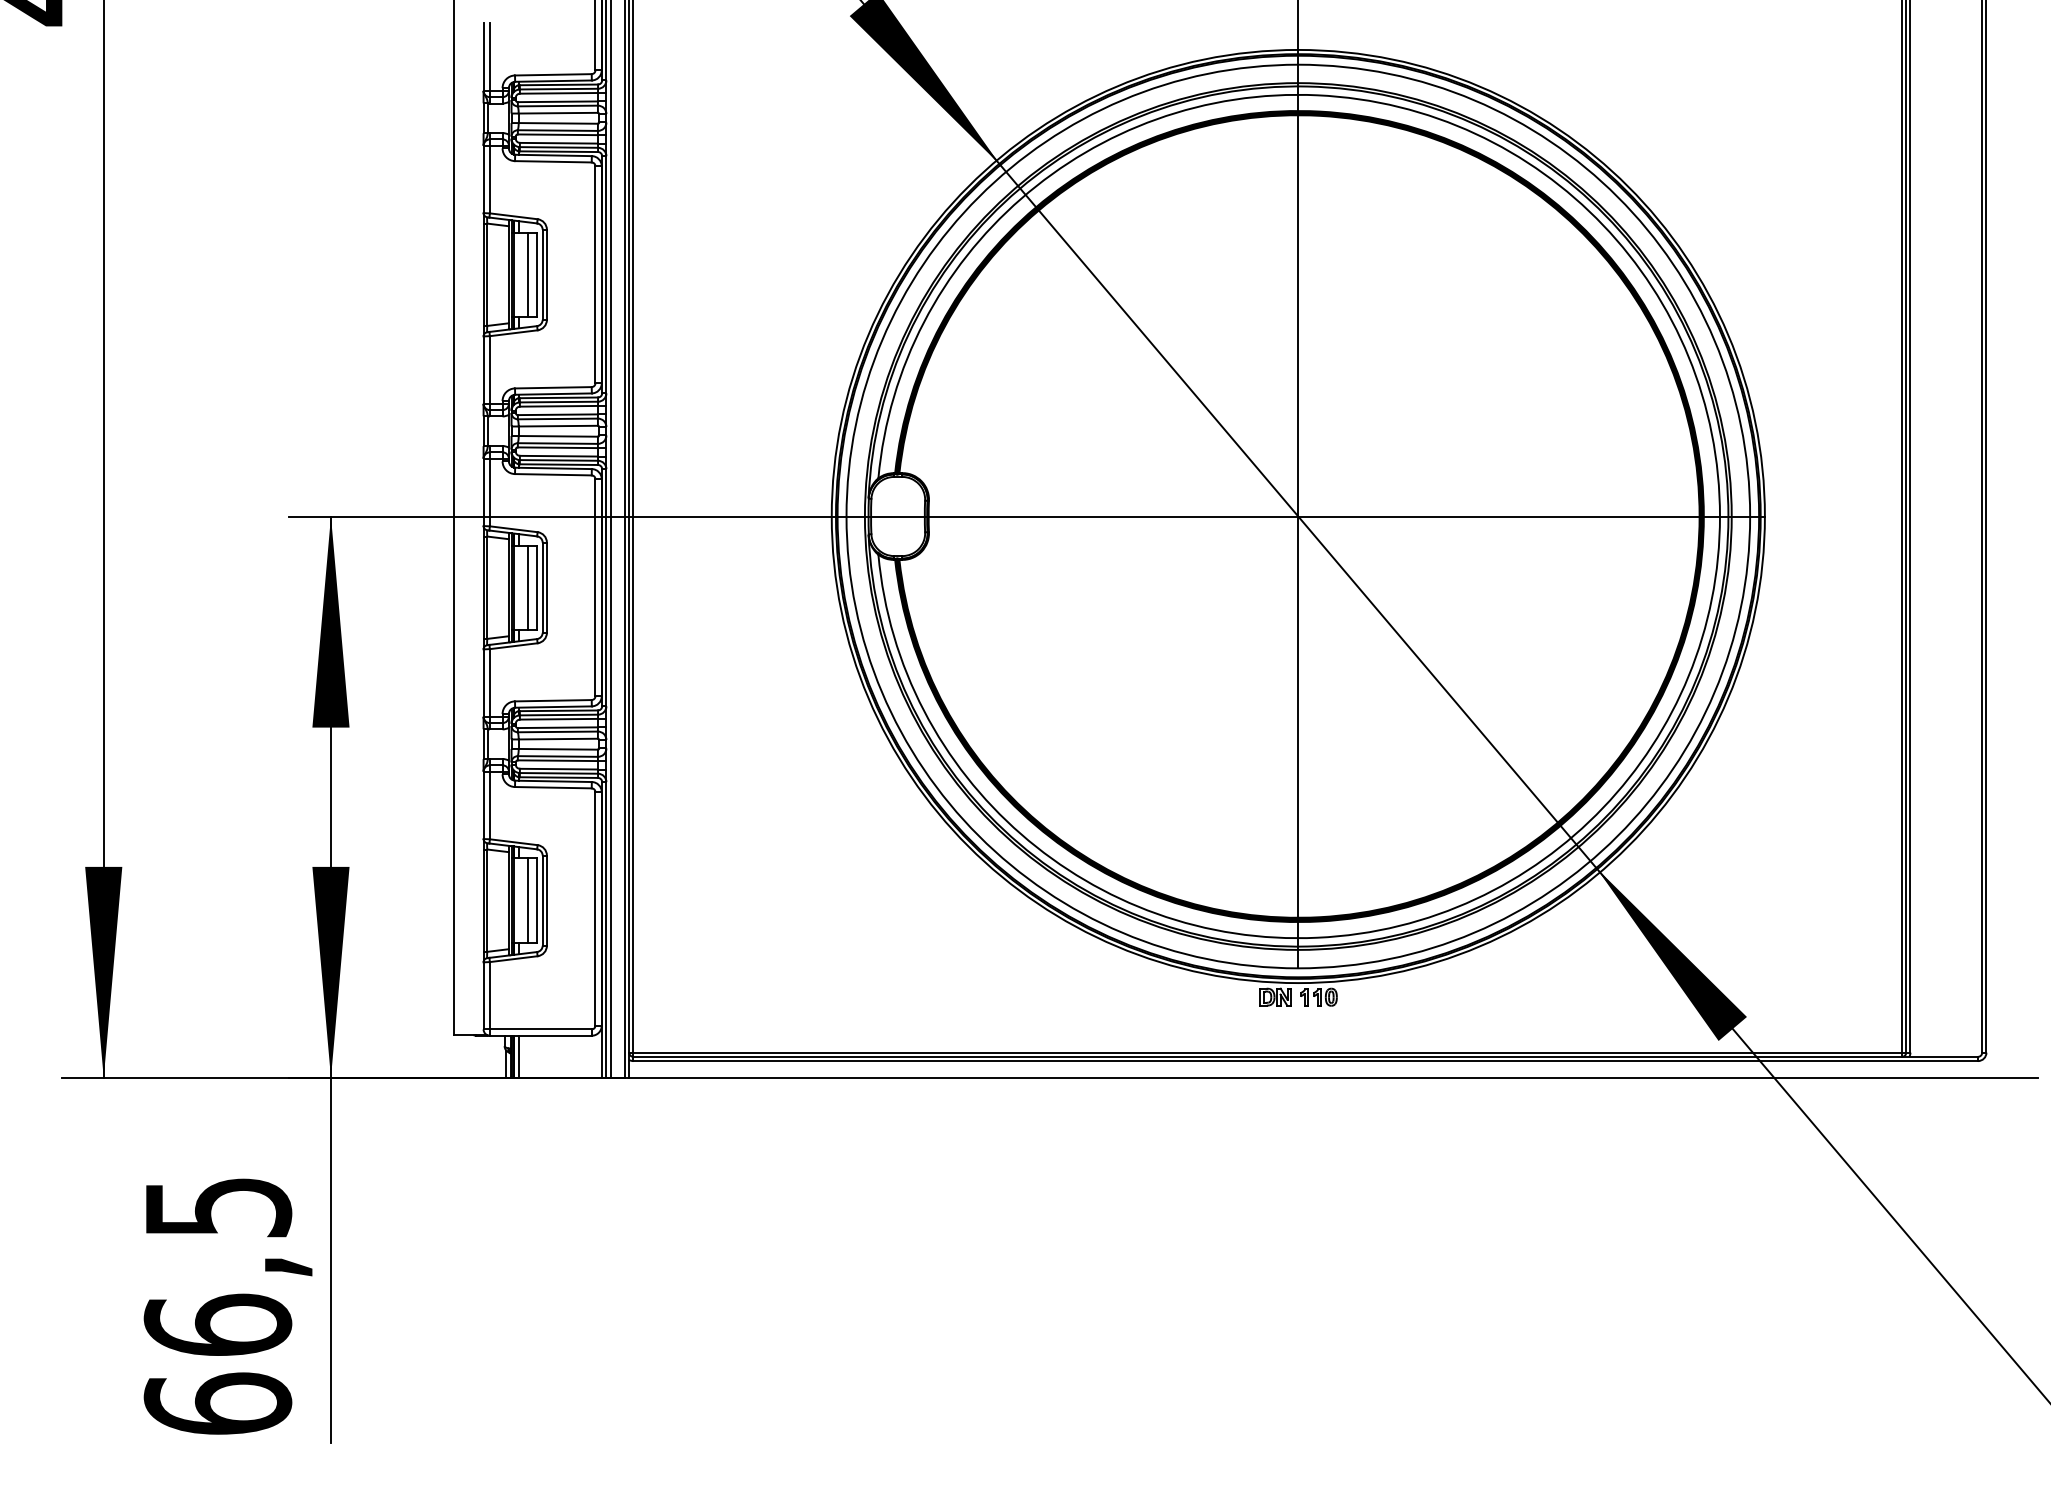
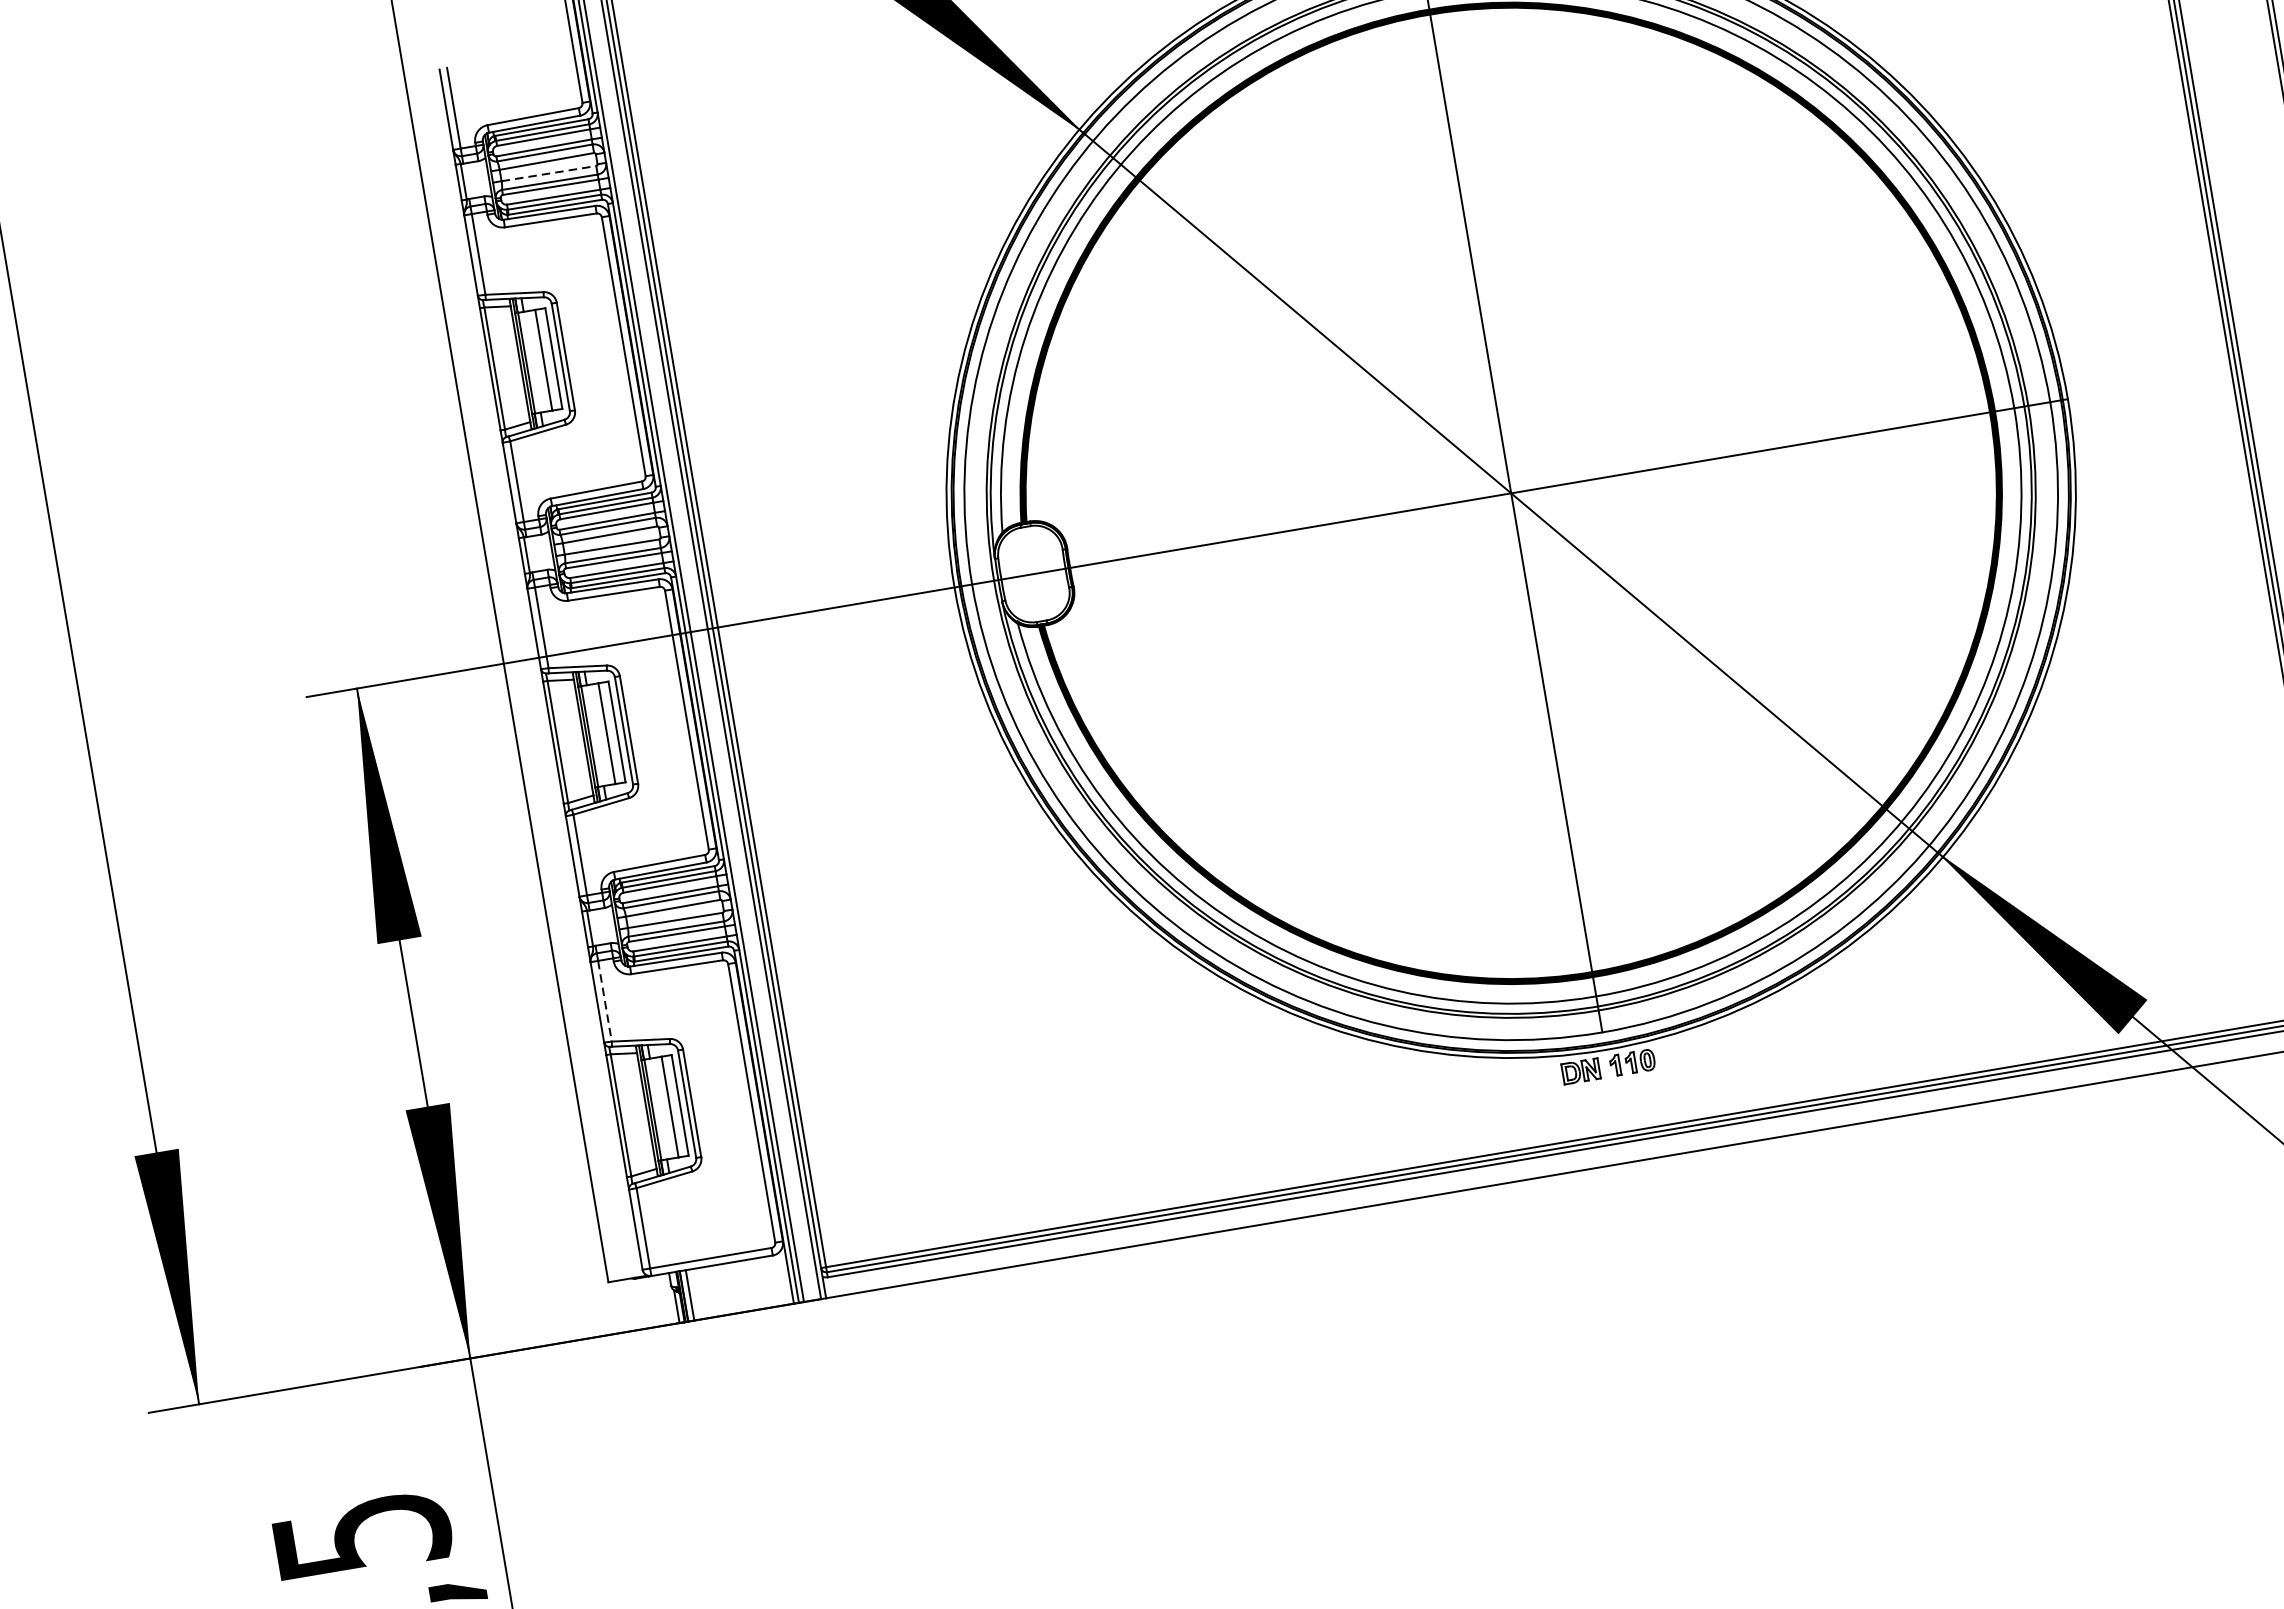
line: (558, 123) -> (549, 173), solid -> dashed
line: (489, 805) -> (604, 1001), solid -> dashed

